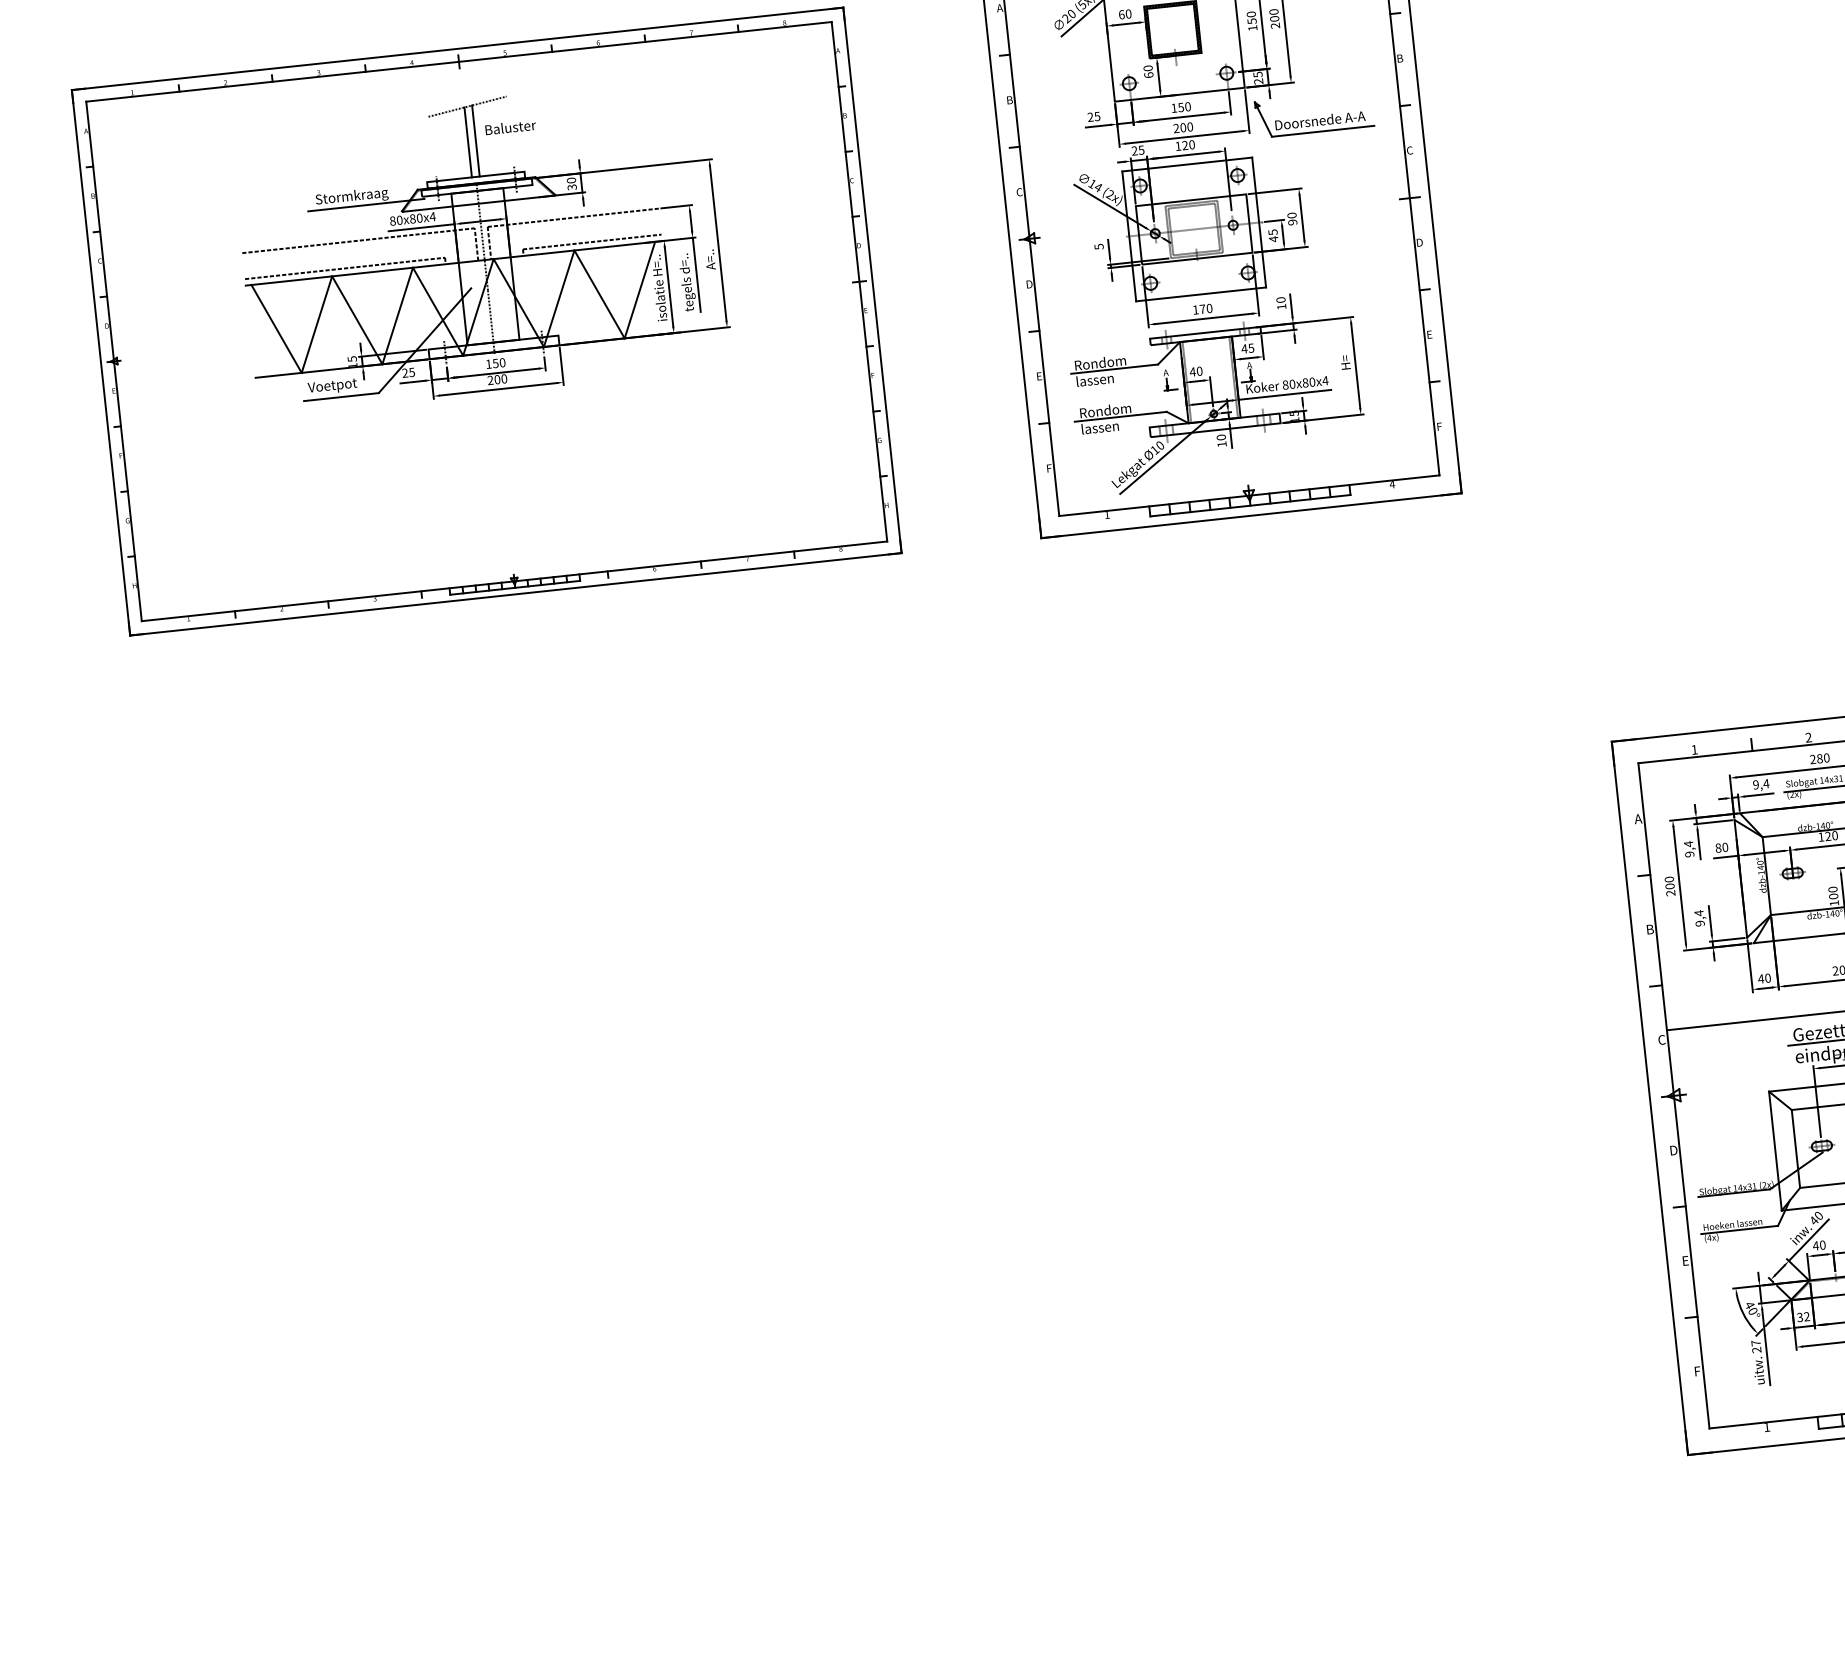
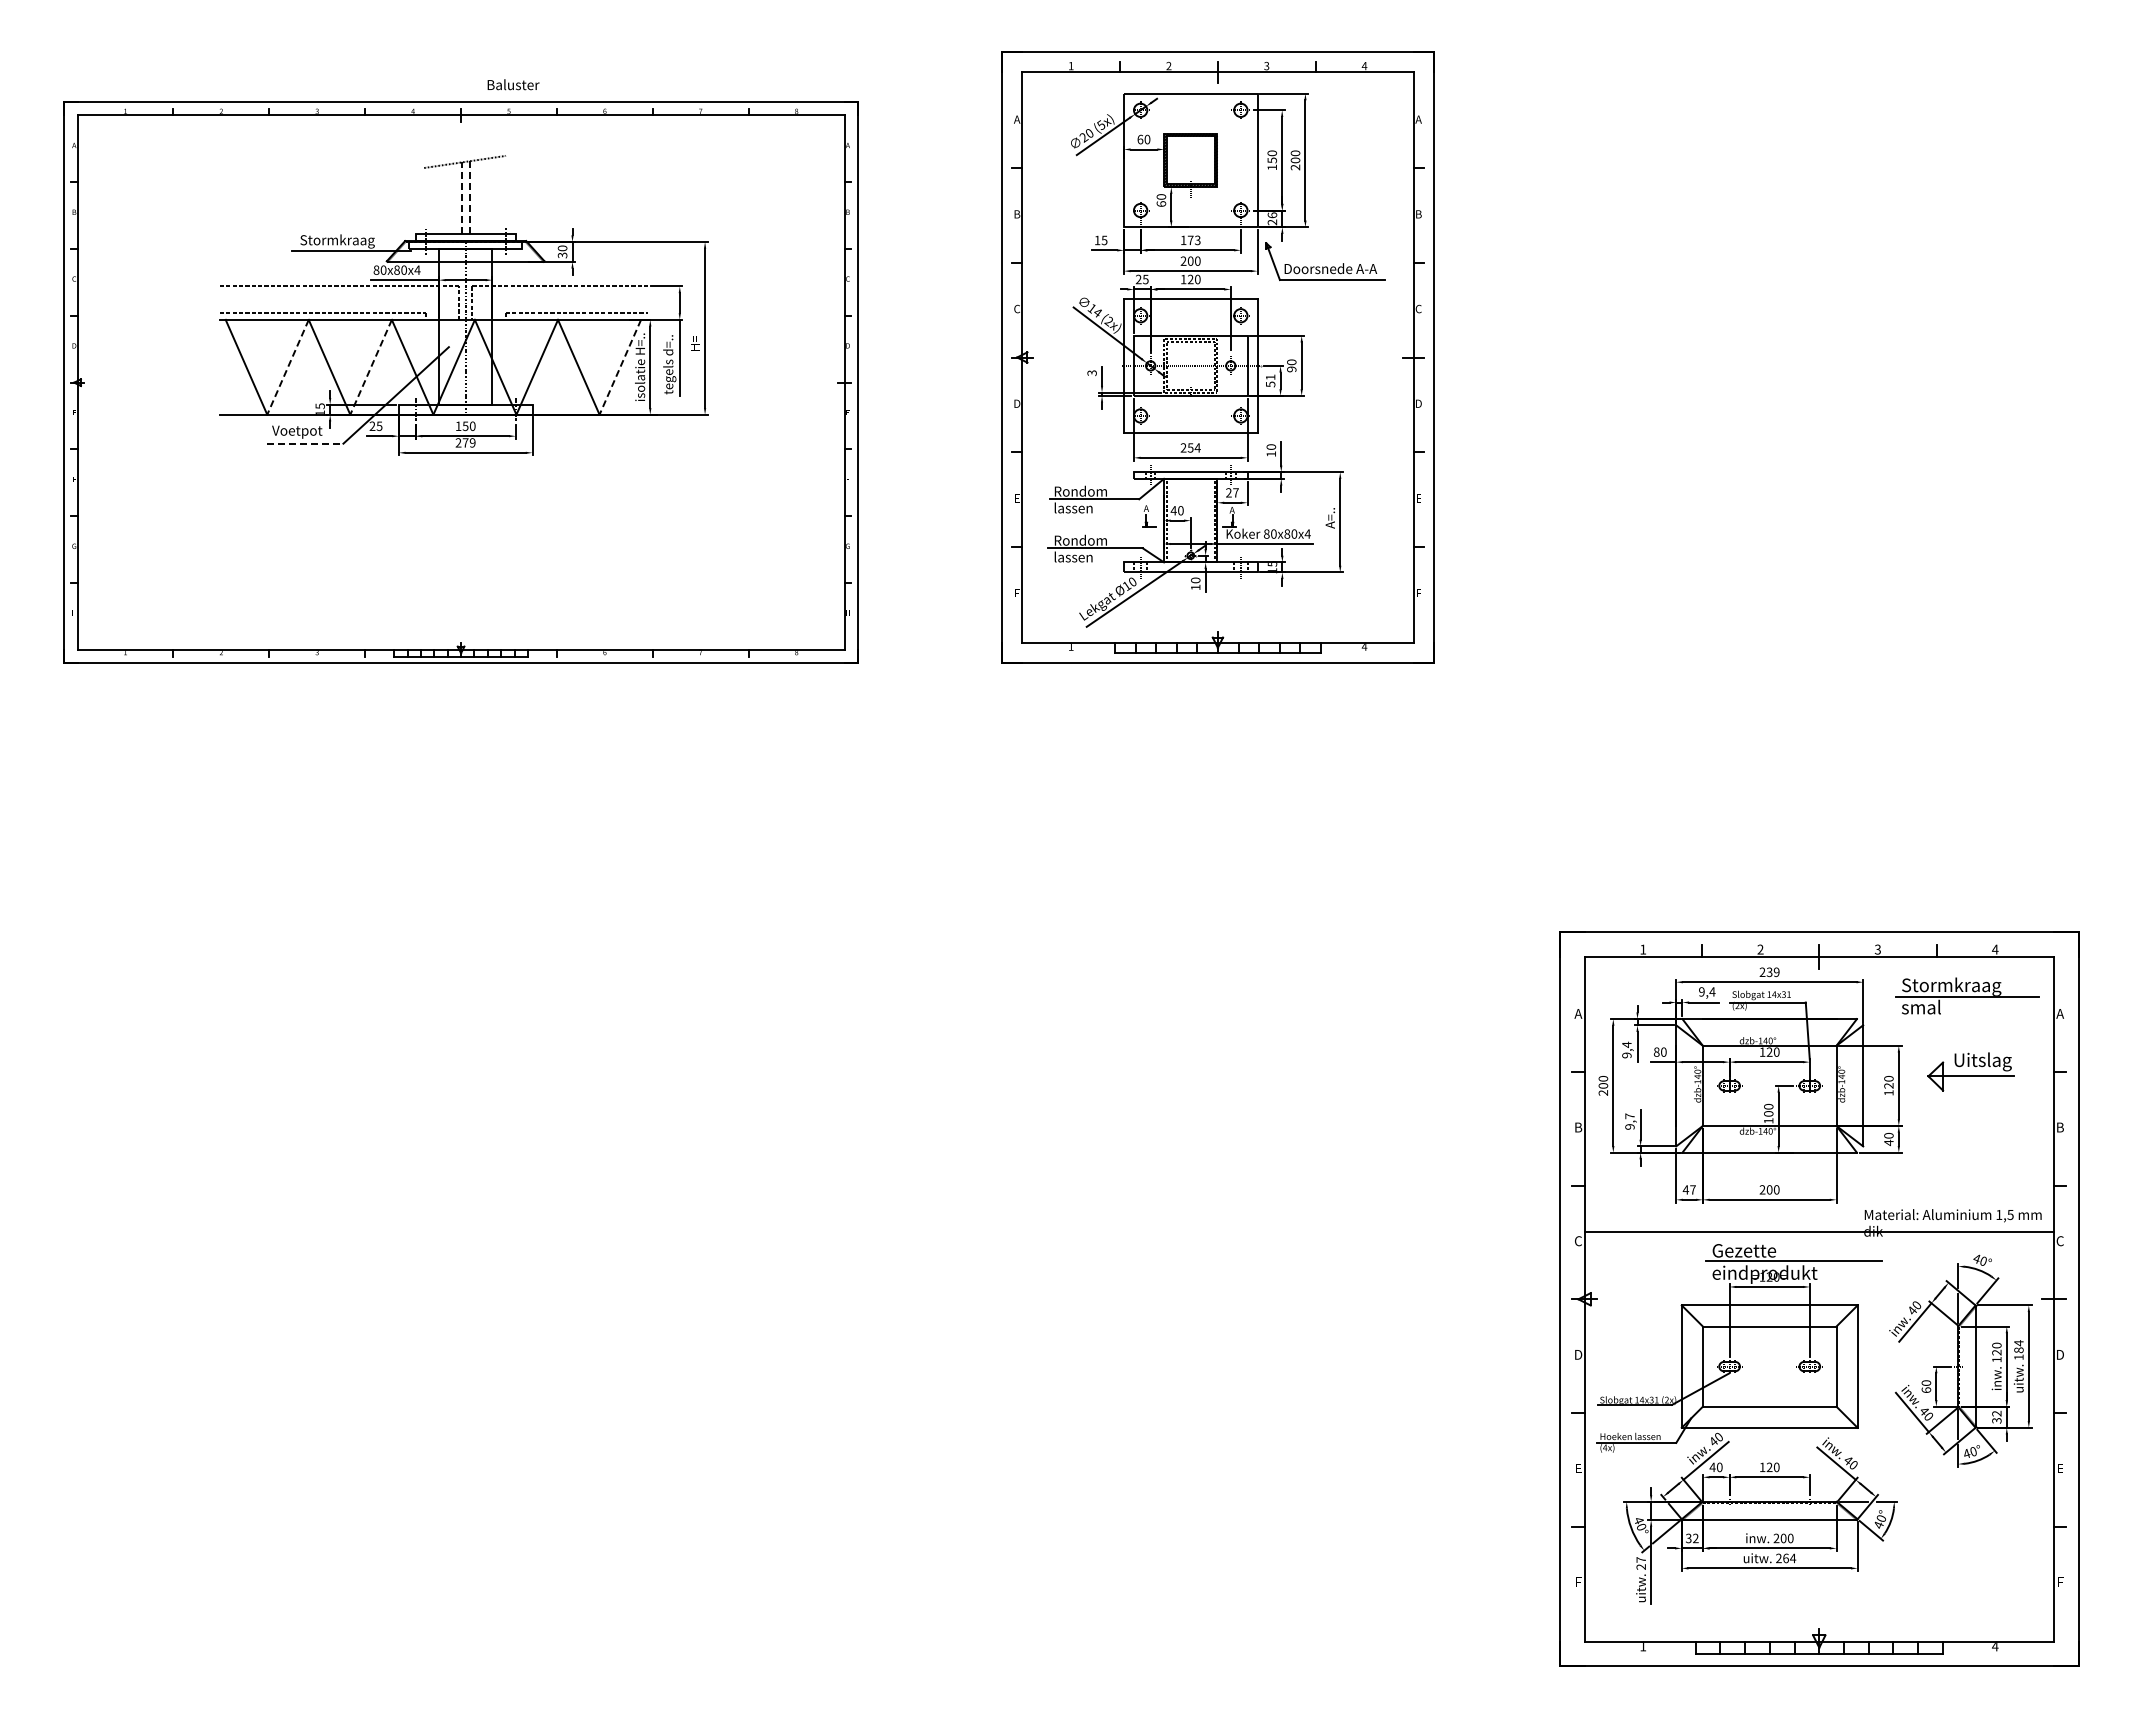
text: (1258, 74) -> (1272, 215), 25 -> 26
text: (1183, 107) -> (1193, 240), 150 -> 173
text: (1090, 116) -> (1097, 239), 25 -> 15
text: (510, 127) -> (513, 84), moved
line: (475, 140) -> (469, 197), solid -> dashed
line: (468, 142) -> (461, 198), solid -> dashed
text: (1273, 235) -> (1270, 380), 45 -> 51
text: (1098, 246) -> (1091, 372), 5 -> 3
text: (709, 260) -> (694, 344), A=.. -> H=
line: (640, 290) -> (620, 367), solid -> dashed
text: (1202, 308) -> (1190, 447), 170 -> 254
line: (398, 316) -> (371, 367), solid -> dashed
line: (317, 324) -> (288, 367), solid -> dashed
text: (1246, 348) -> (1231, 492), 45 -> 27
text: (1345, 363) -> (1330, 518), H= -> A=..
text: (500, 378) -> (468, 442), 200 -> 279
line: (341, 396) -> (305, 443), solid -> dashed
text: (1822, 757) -> (1772, 971), 280 -> 239
text: (1698, 913) -> (1629, 1116), 9,4 -> 9,7
text: (1767, 977) -> (1692, 1189), 40 -> 47

